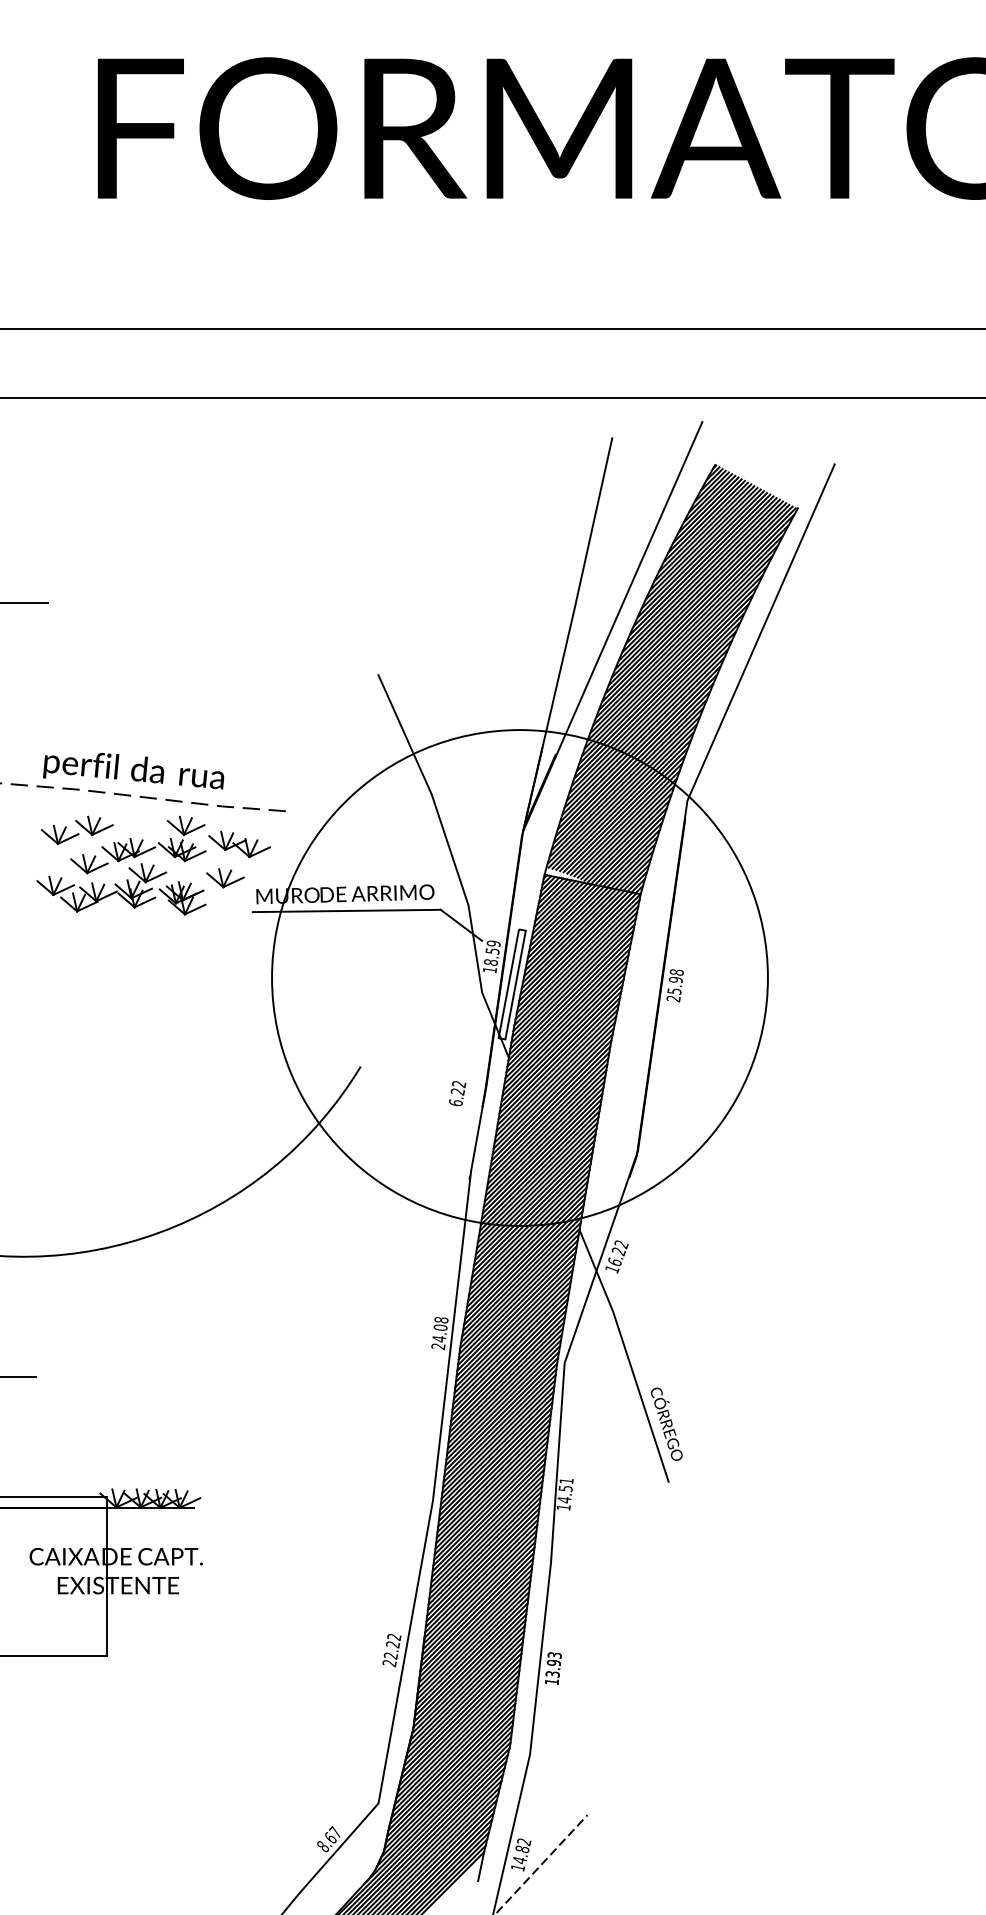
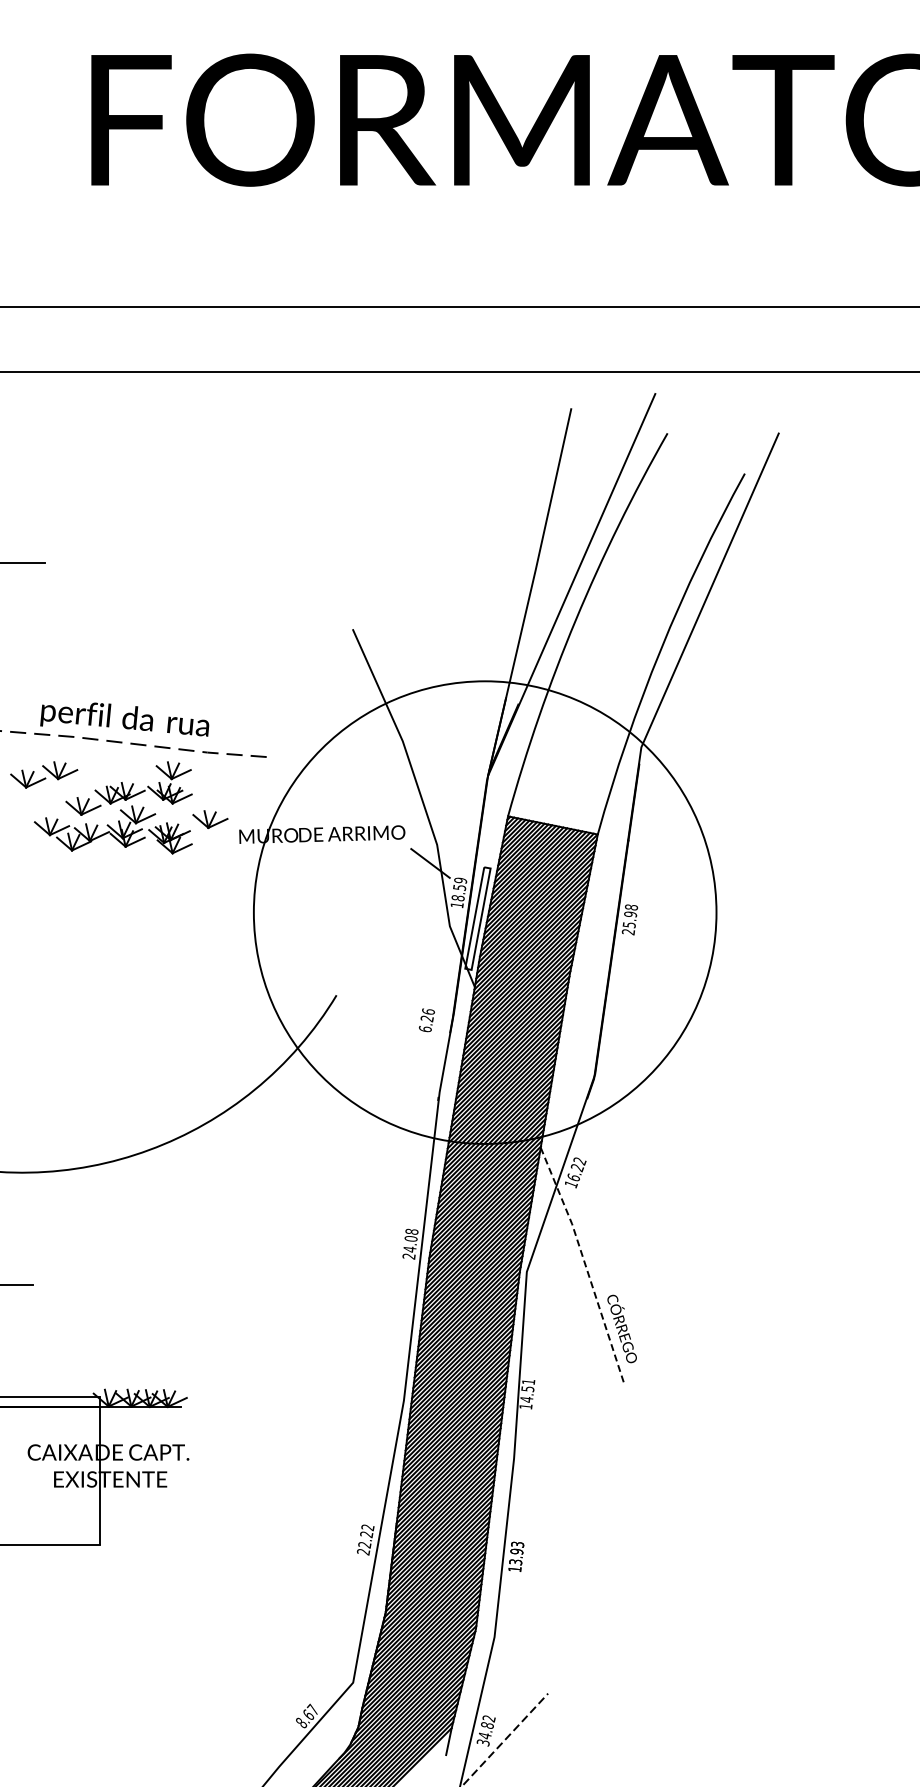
hatch: (671, 679) -> (626, 634), removed
part: (77, 829) -> (44, 774), moved
part: (239, 843) -> (223, 787), removed
line: (346, 911) -> (323, 850), removed
text: (459, 1083) -> (428, 1011), 6.22 -> 6.26
line: (627, 1354) -> (585, 1263), solid -> dashed
text: (517, 1867) -> (482, 1742), 14.82 -> 34.82

